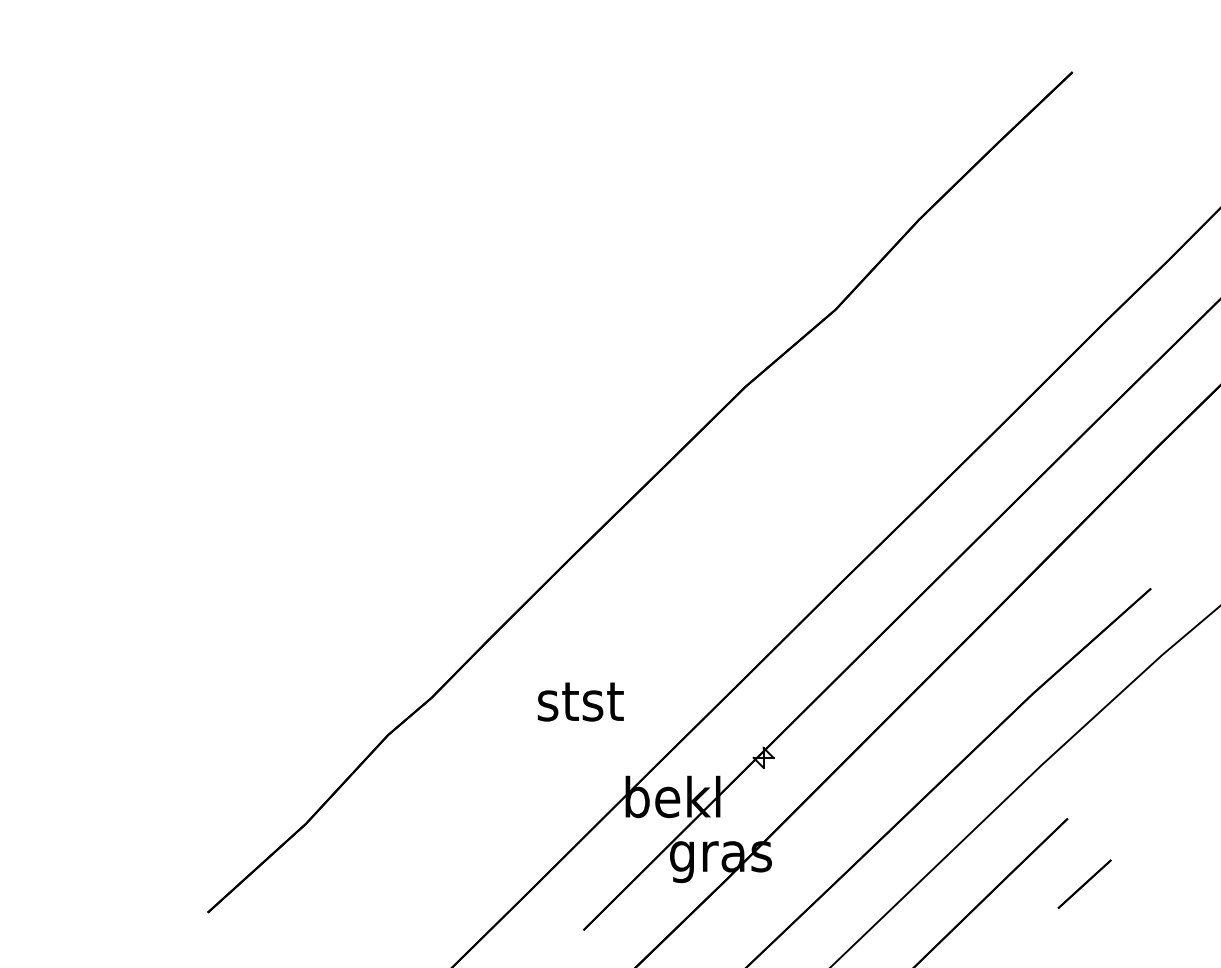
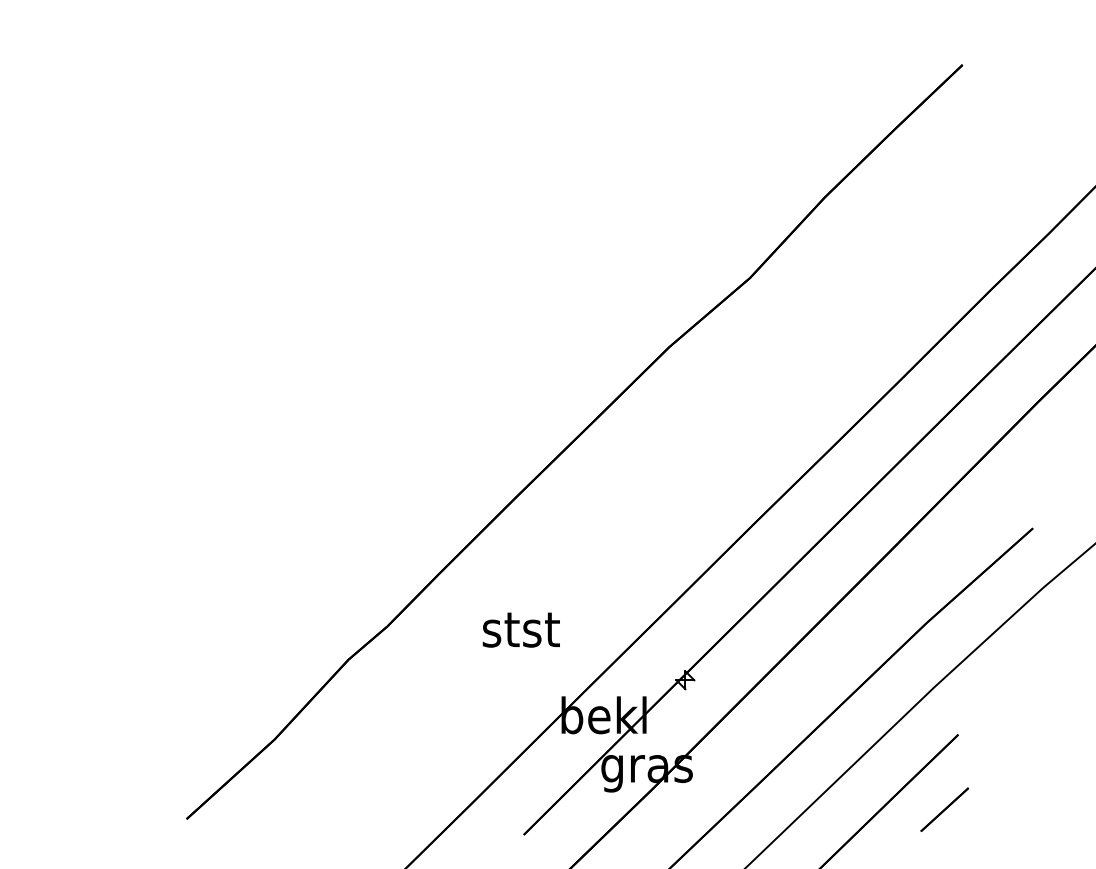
line: (1084, 883) -> (944, 809), moved

